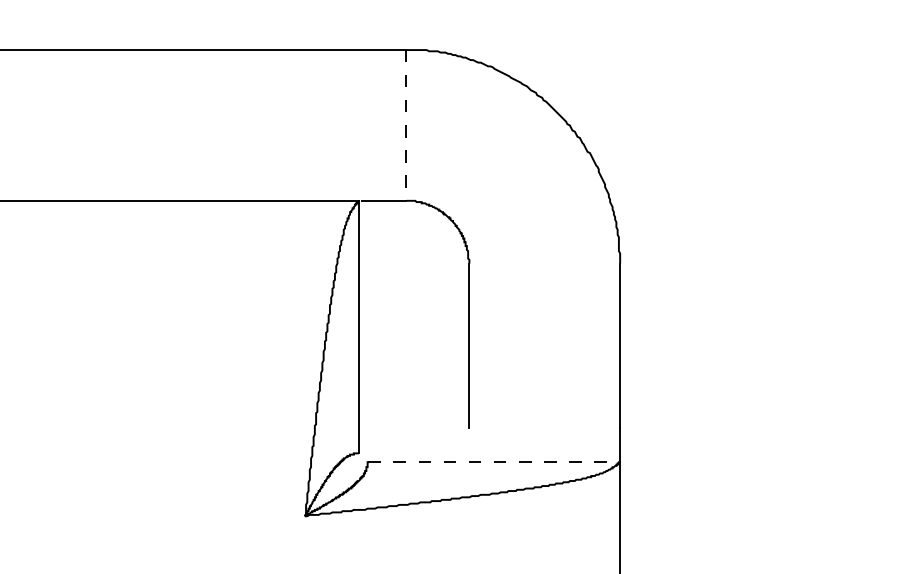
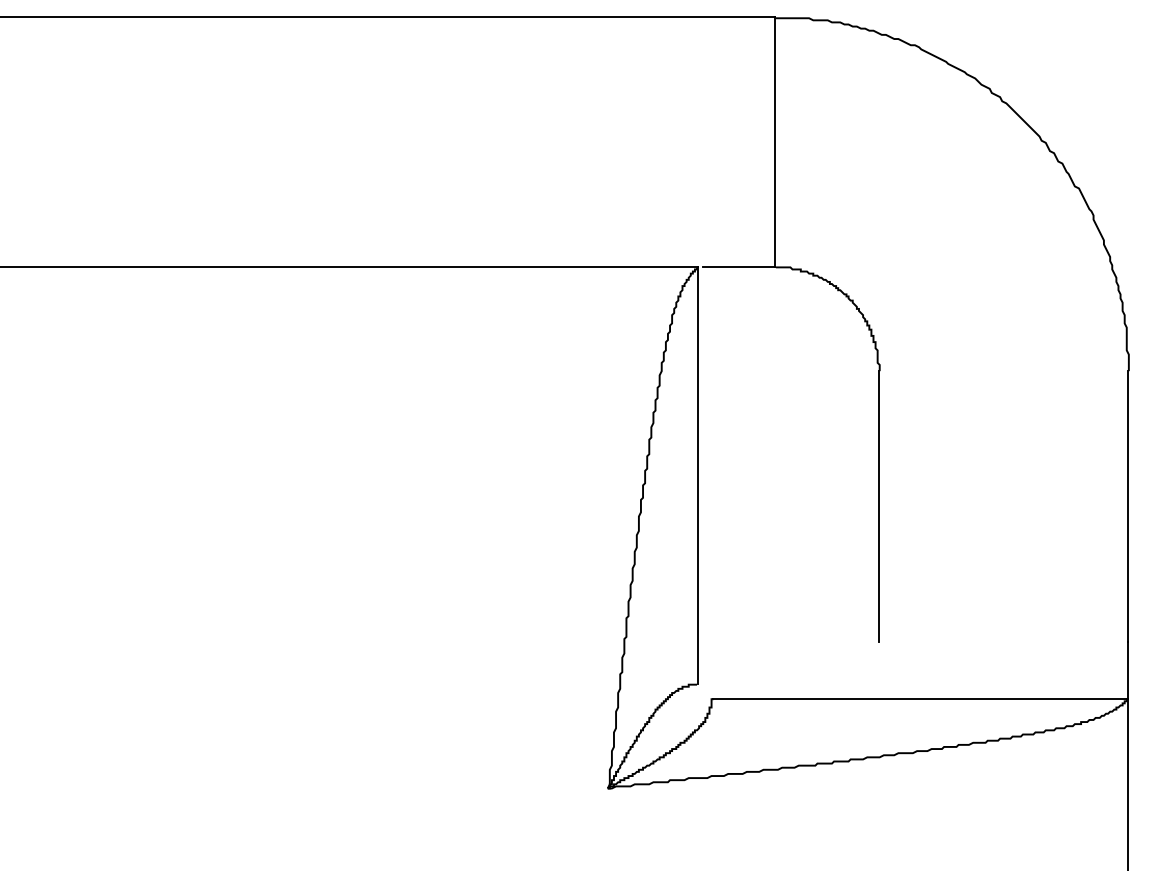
line: (405, 125) -> (774, 142), dashed -> solid
line: (494, 461) -> (921, 698), dashed -> solid

